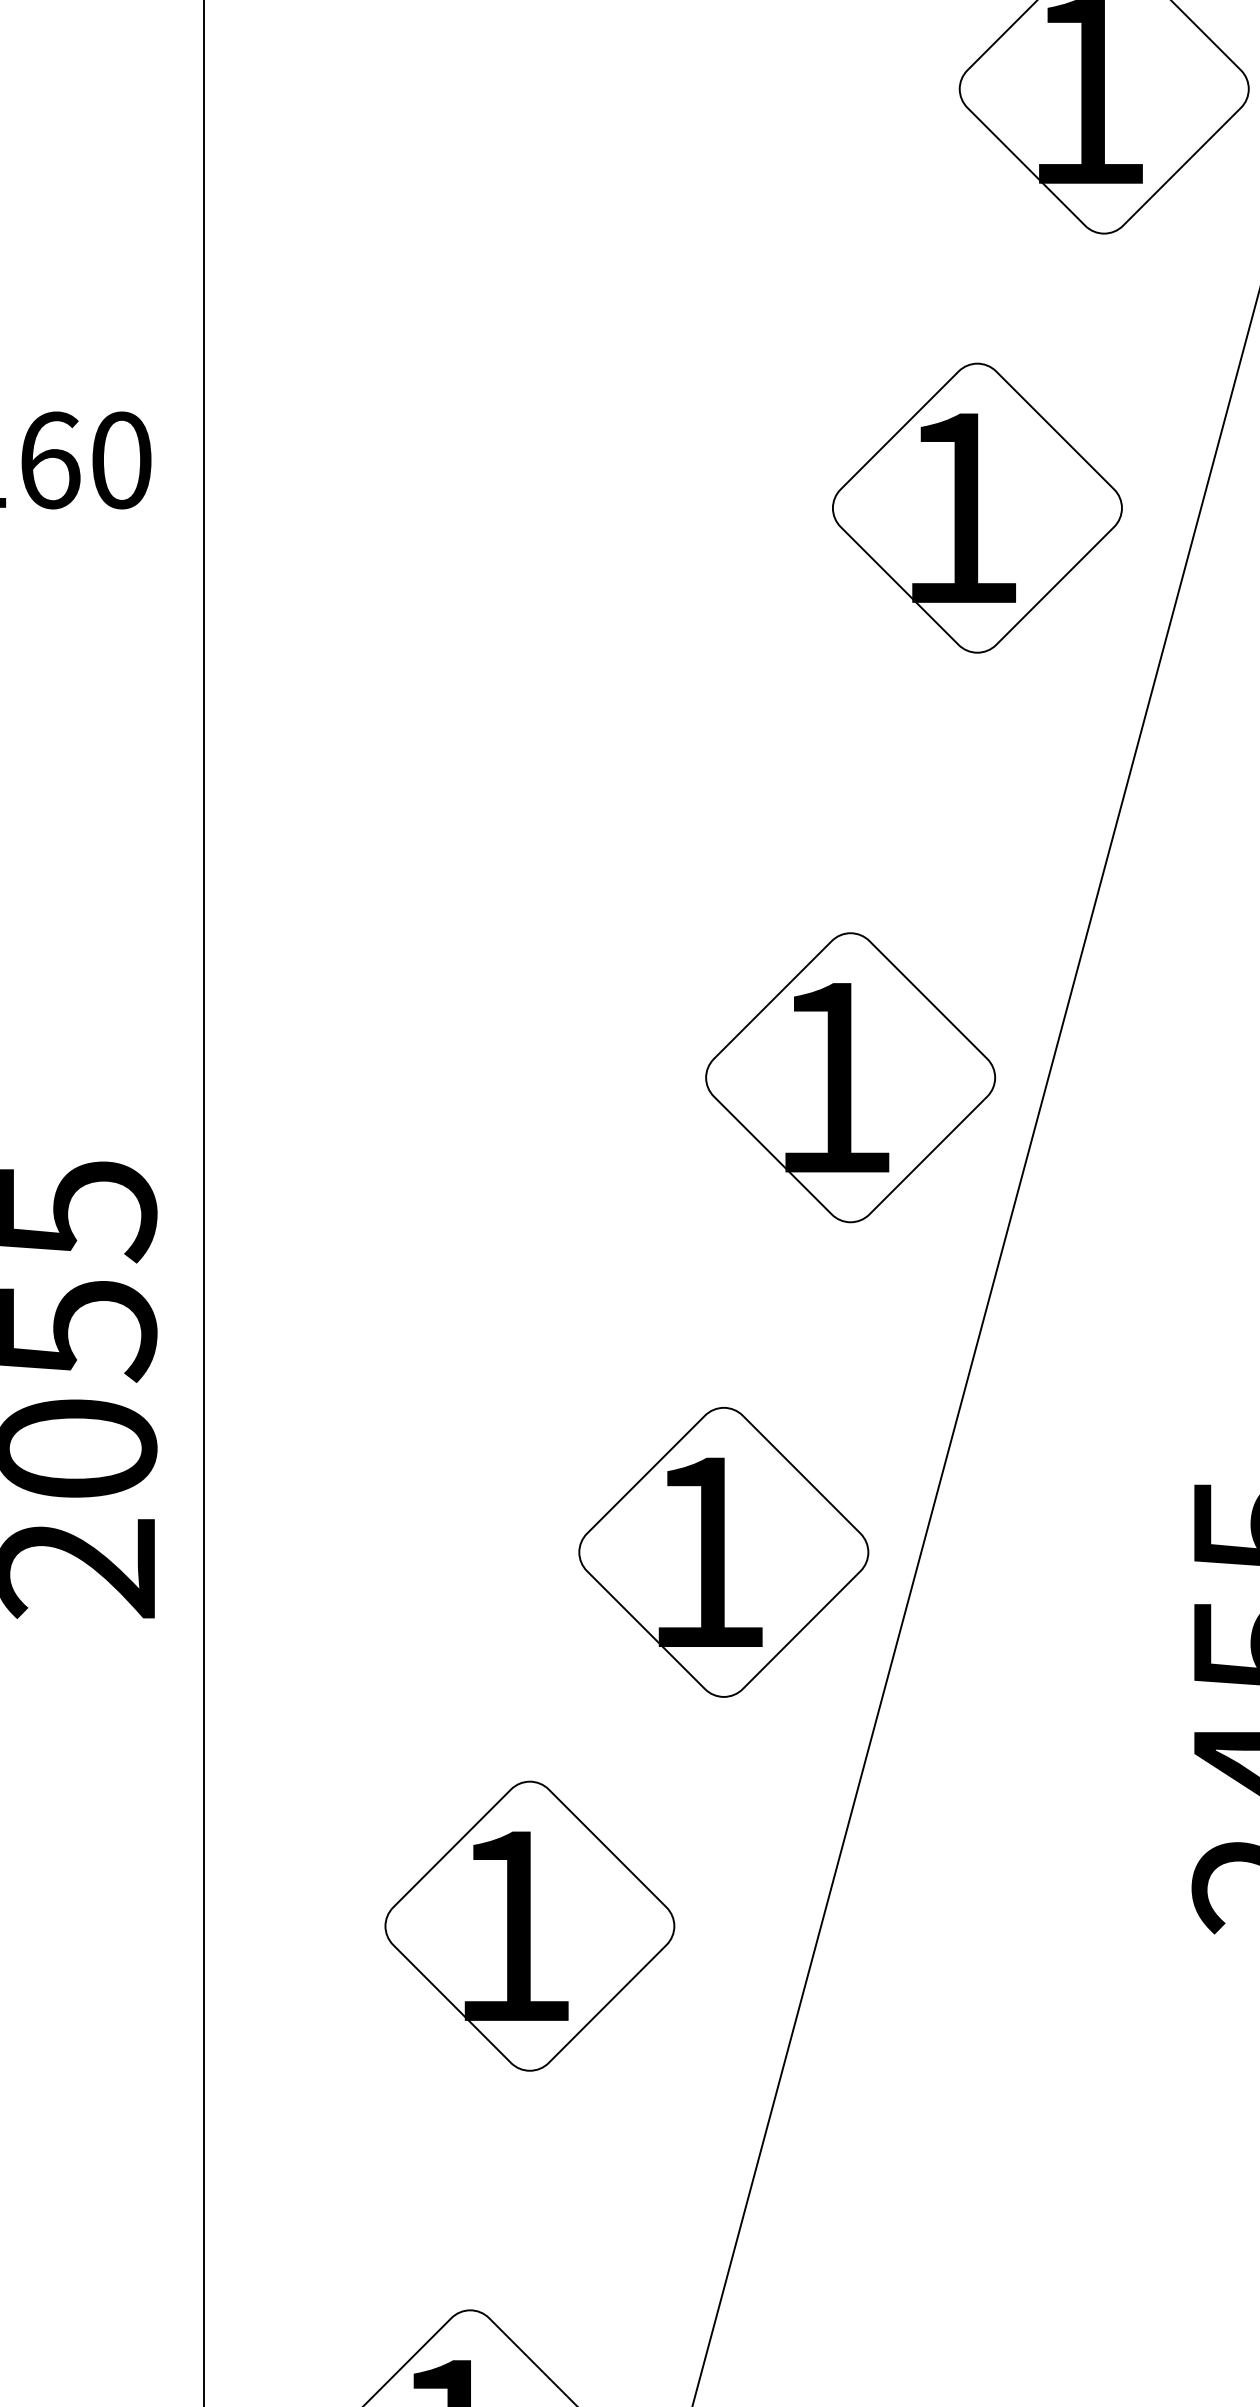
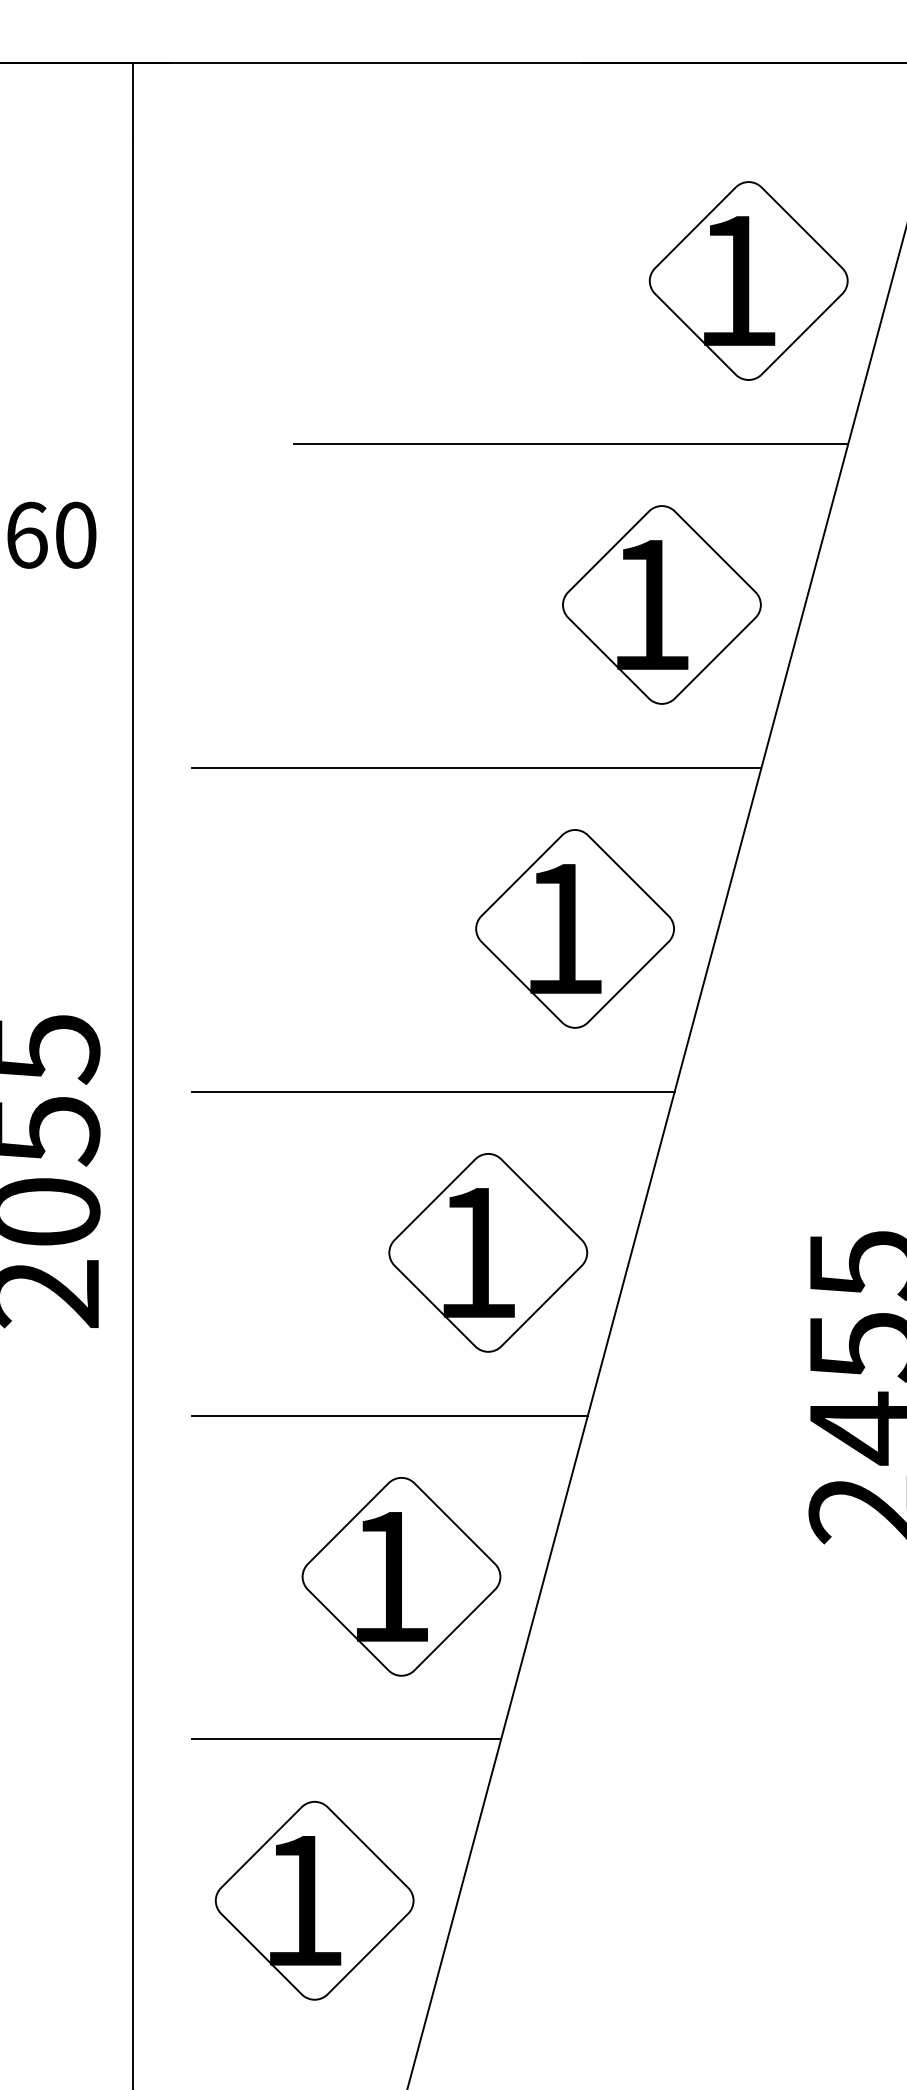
line: (843, 326) -> (570, 443), added
part: (976, 507) -> (661, 604), moved
line: (706, 799) -> (476, 767), added
part: (849, 1077) -> (574, 928), moved
line: (642, 1272) -> (432, 1091), added
part: (724, 1551) -> (488, 1252), moved
line: (579, 1746) -> (389, 1415), added
part: (529, 1925) -> (401, 1576), moved
line: (516, 2219) -> (346, 1739), added

